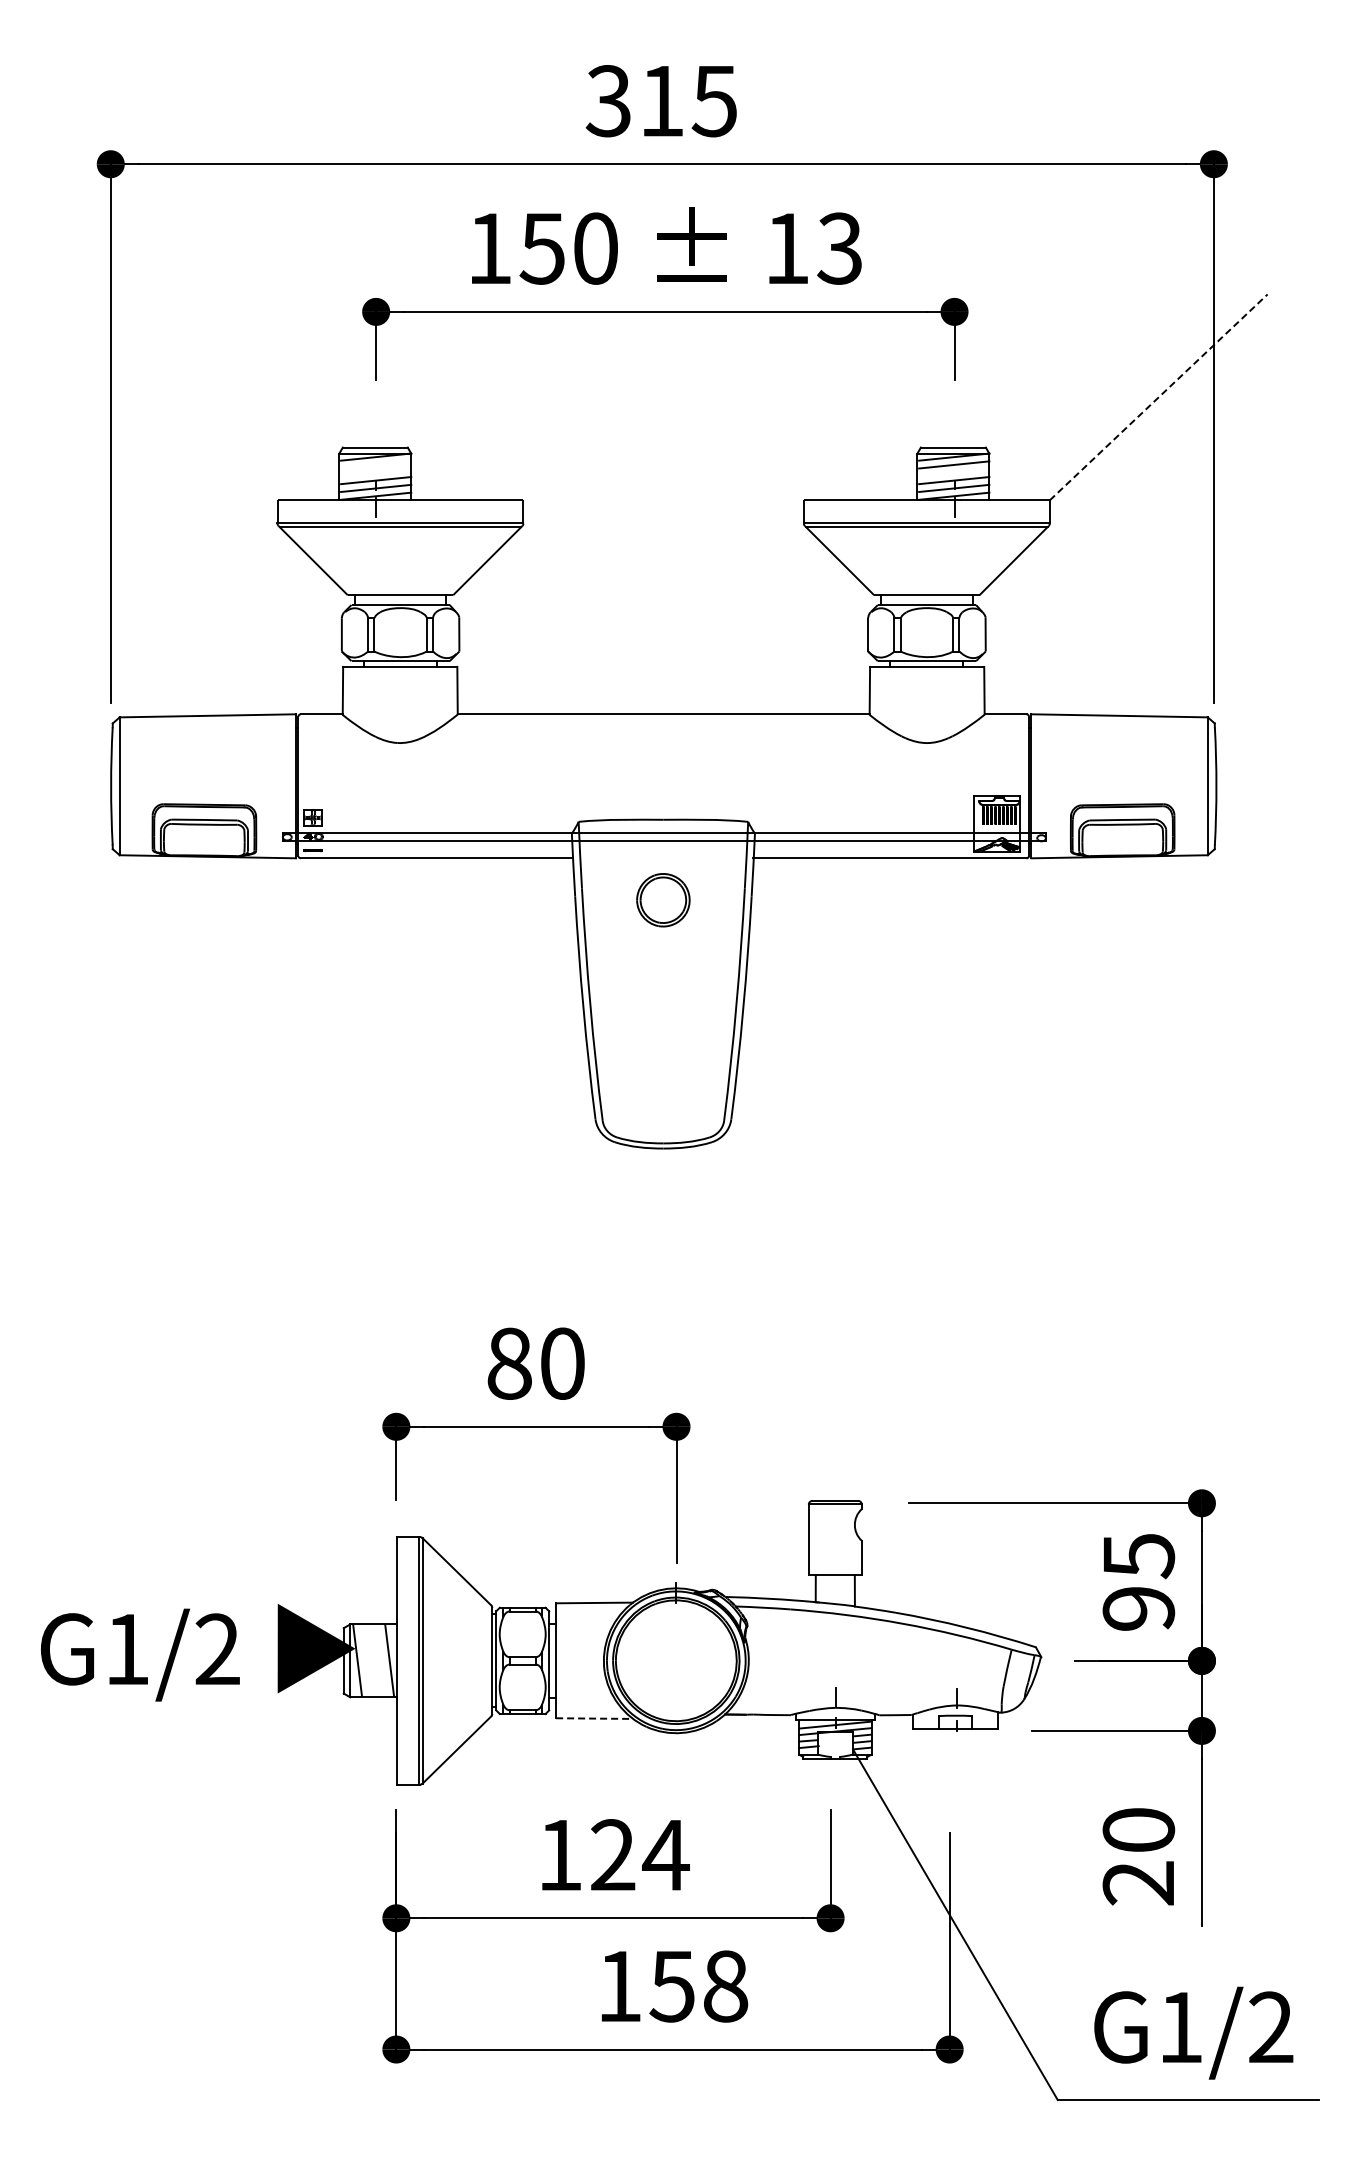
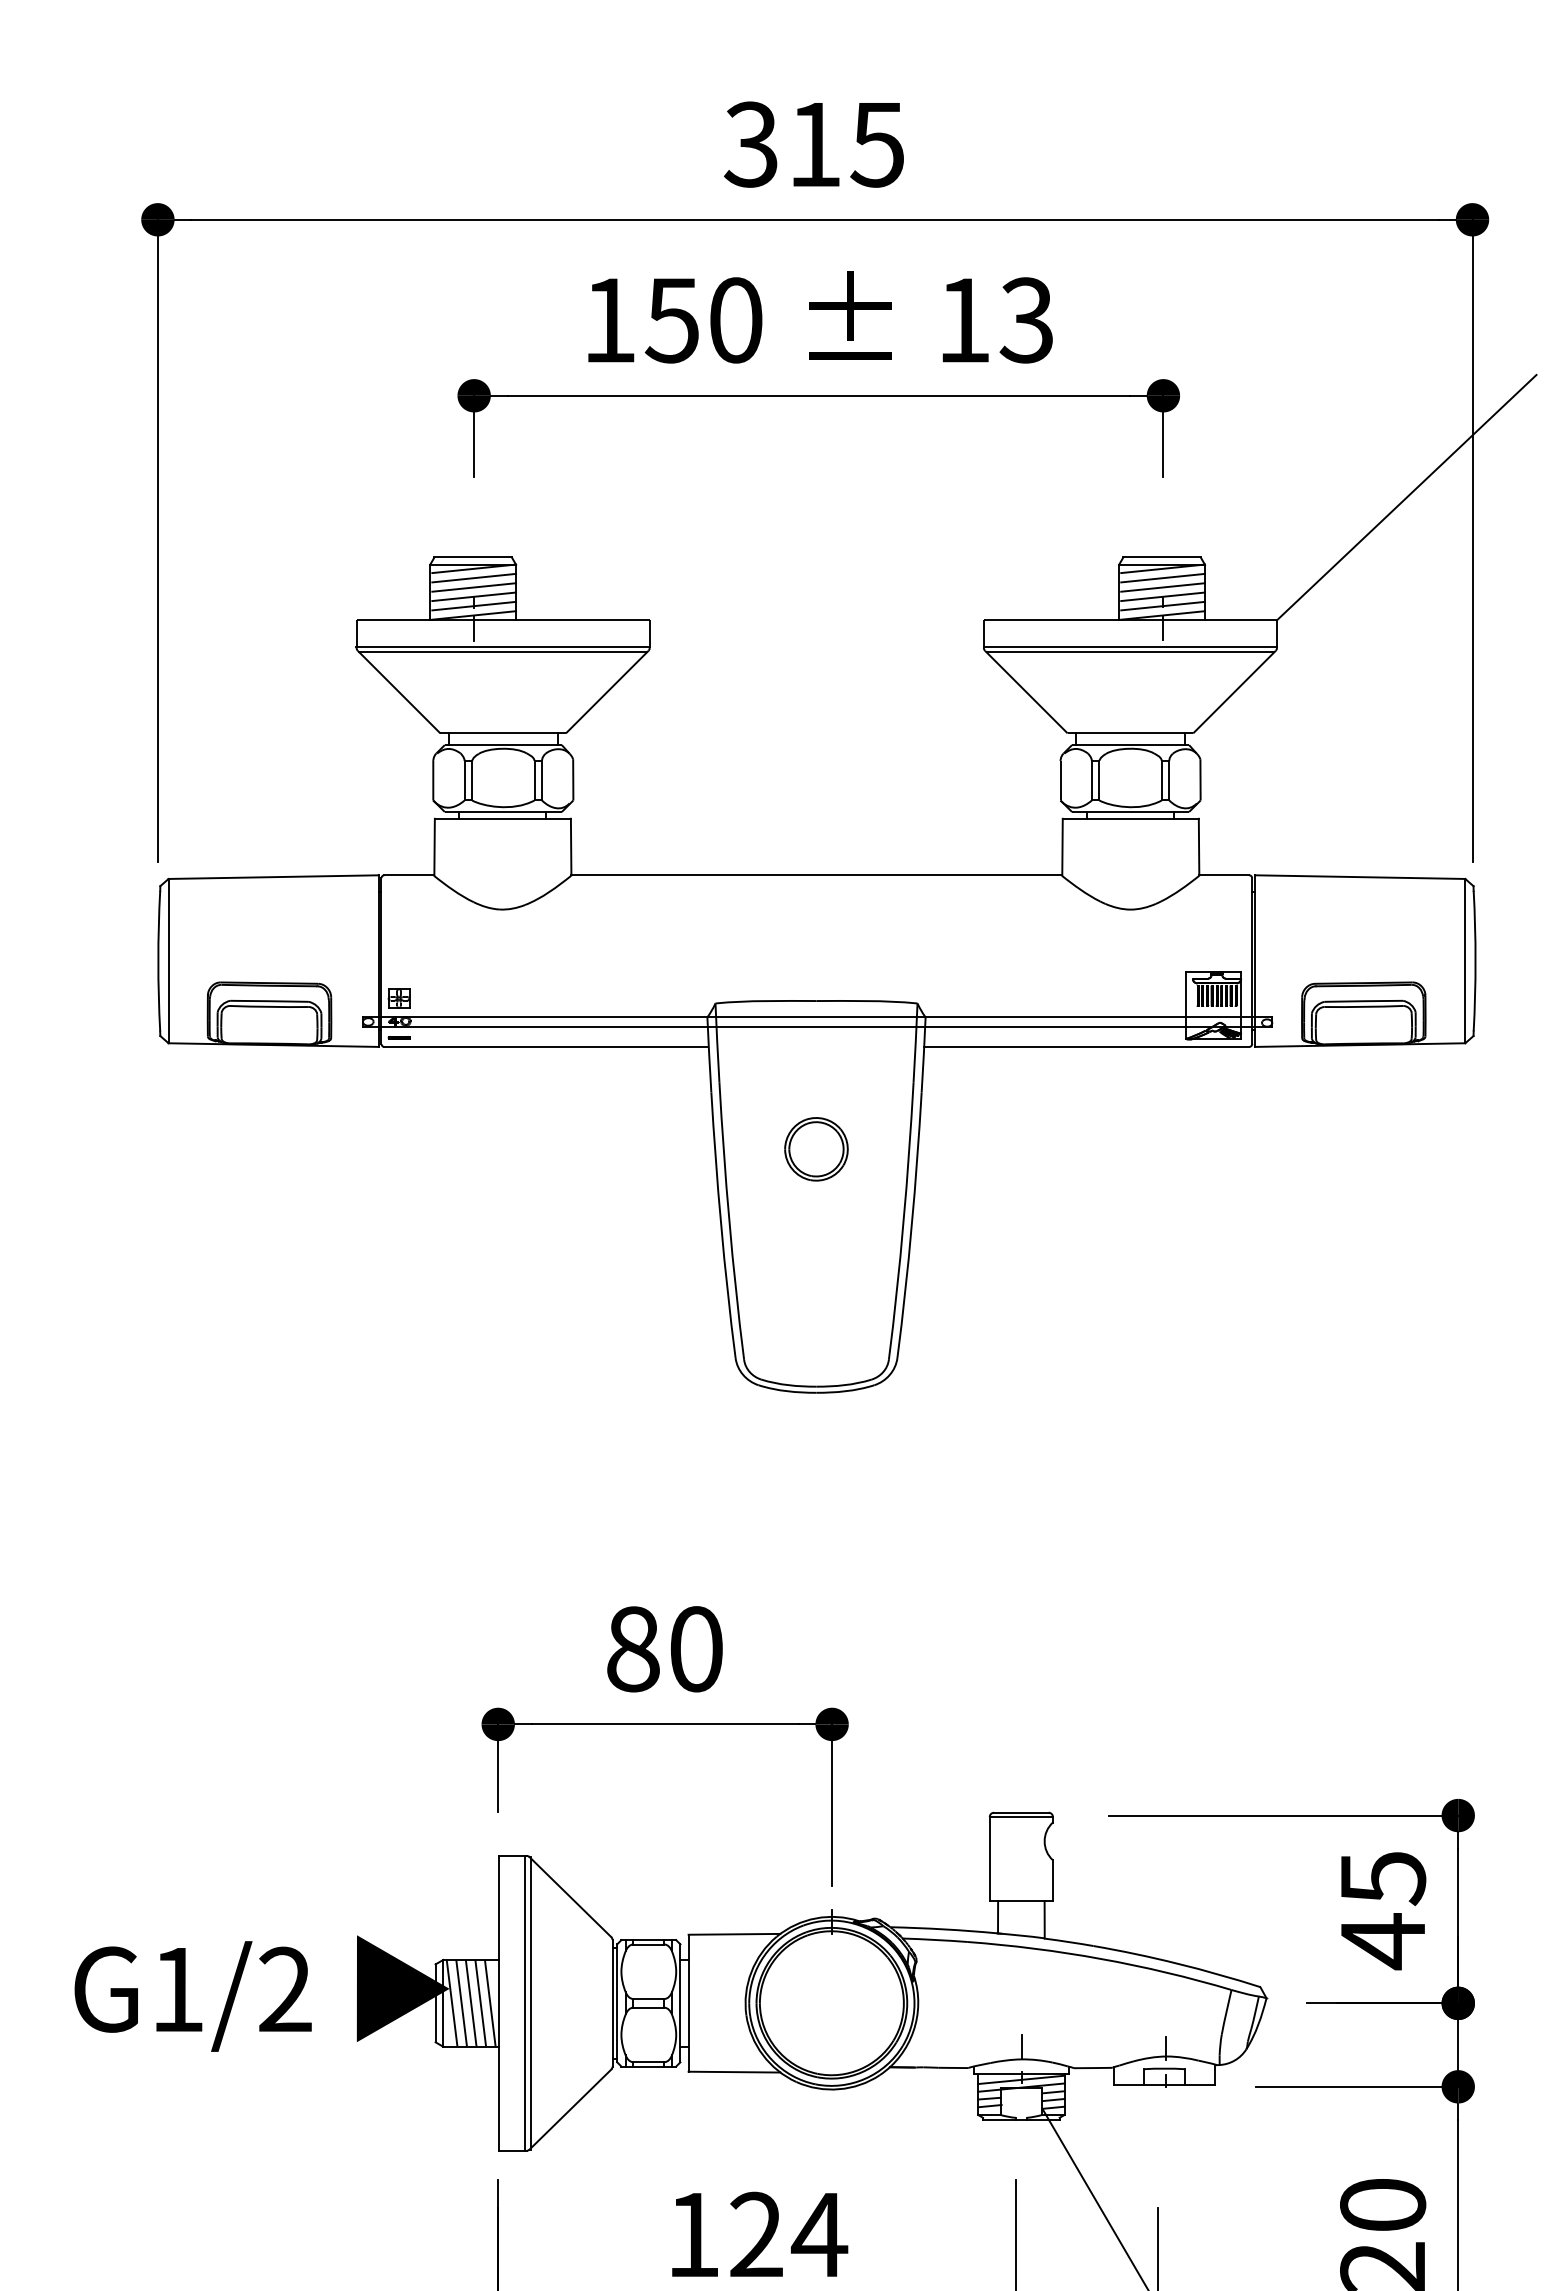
line: (1158, 397) -> (1406, 497), dashed -> solid
line: (376, 464) -> (474, 577), added
line: (376, 472) -> (474, 587), added
line: (954, 472) -> (1163, 587), added
part: (663, 900) -> (816, 1149), moved
text: (1138, 1609) -> (1382, 1942), 95 -> 45
line: (365, 1660) -> (461, 2002), added
line: (373, 1660) -> (471, 2002), added
line: (381, 1660) -> (480, 2002), added
line: (595, 1718) -> (735, 2072), dashed -> solid

